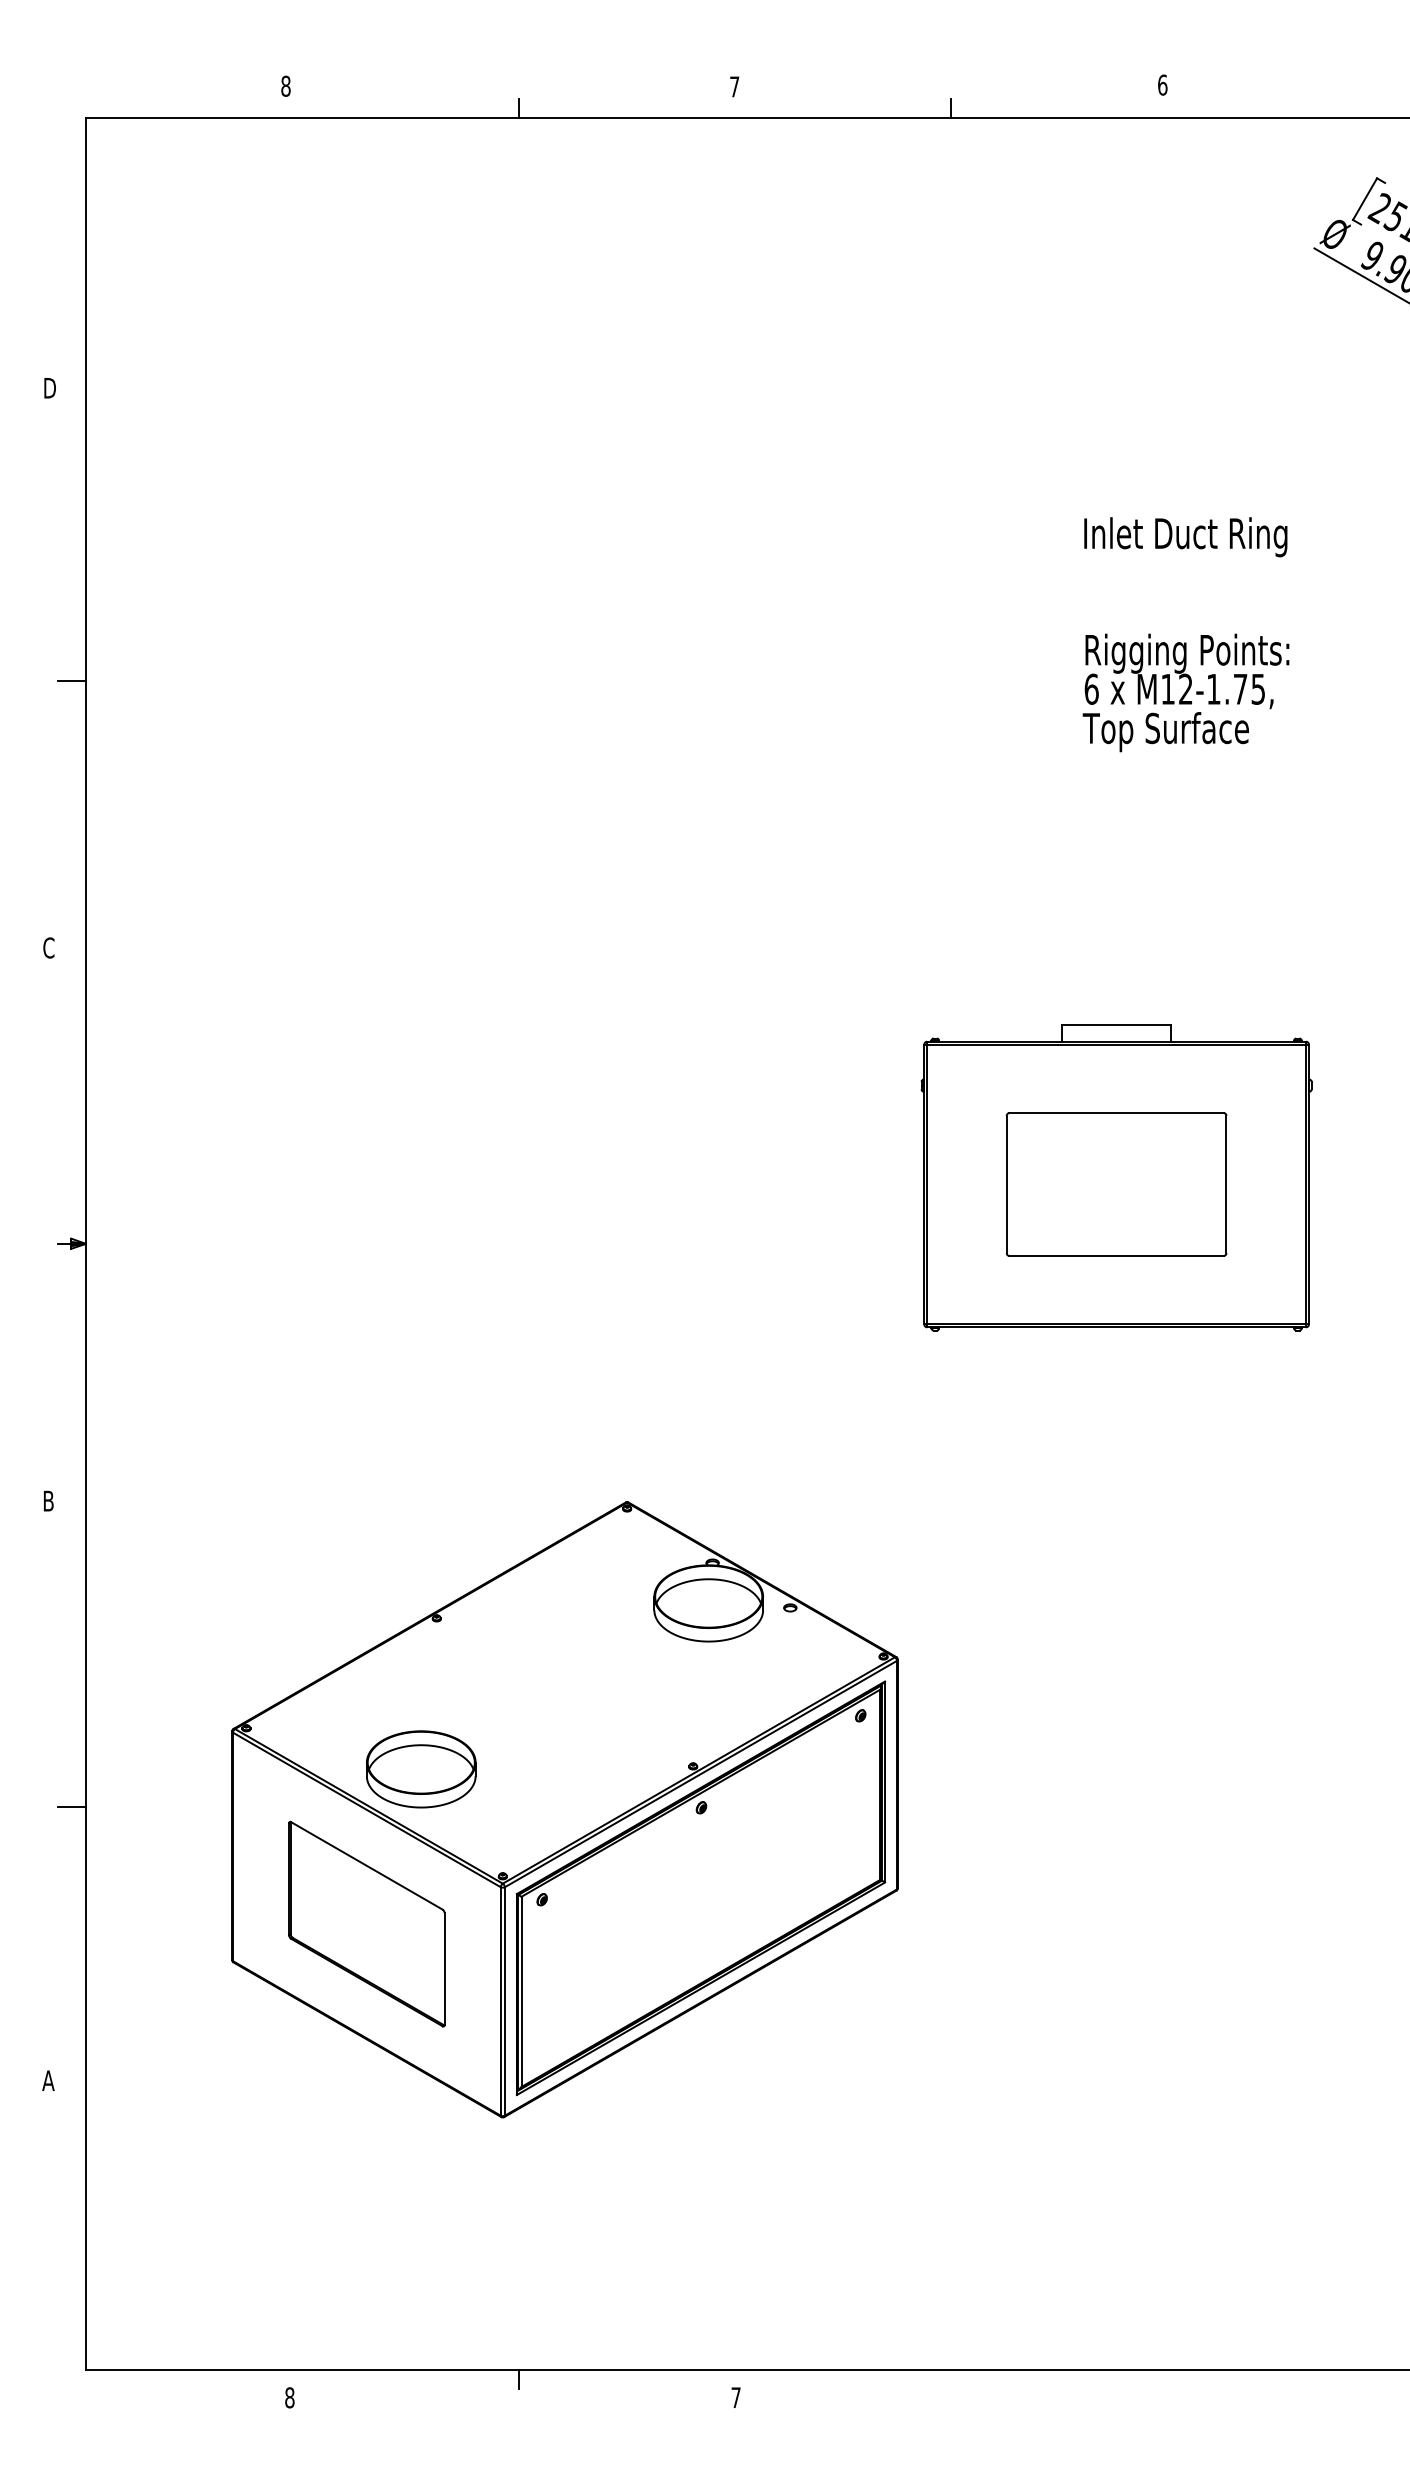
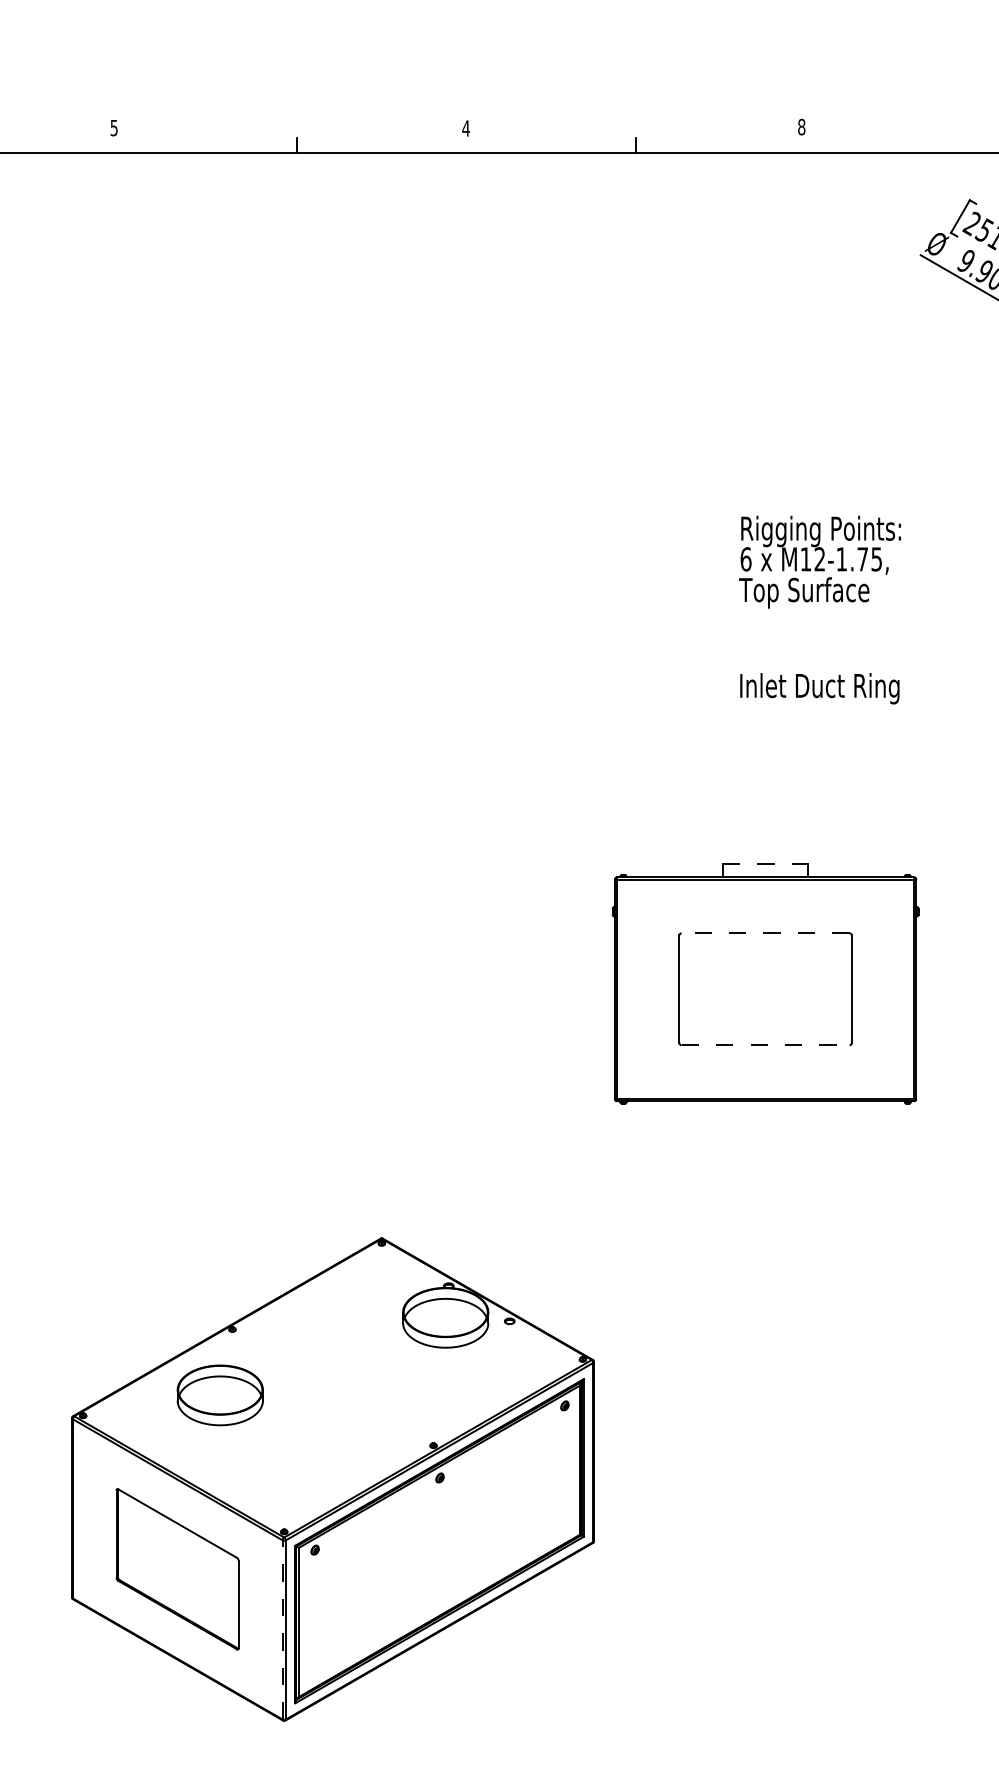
text: (1162, 84) -> (801, 126), 6 -> 8
text: (285, 85) -> (113, 127), 8 -> 5
text: (734, 86) -> (465, 128), 7 -> 4
text: (1185, 537) -> (819, 688), moved
text: (1185, 692) -> (819, 561), moved
line: (1117, 1025) -> (766, 864), solid -> dashed
line: (1116, 1113) -> (765, 933), solid -> dashed
line: (1117, 1255) -> (766, 1044), solid -> dashed
part: (421, 1769) -> (220, 1395), moved
line: (500, 2000) -> (282, 1629), solid -> dashed

